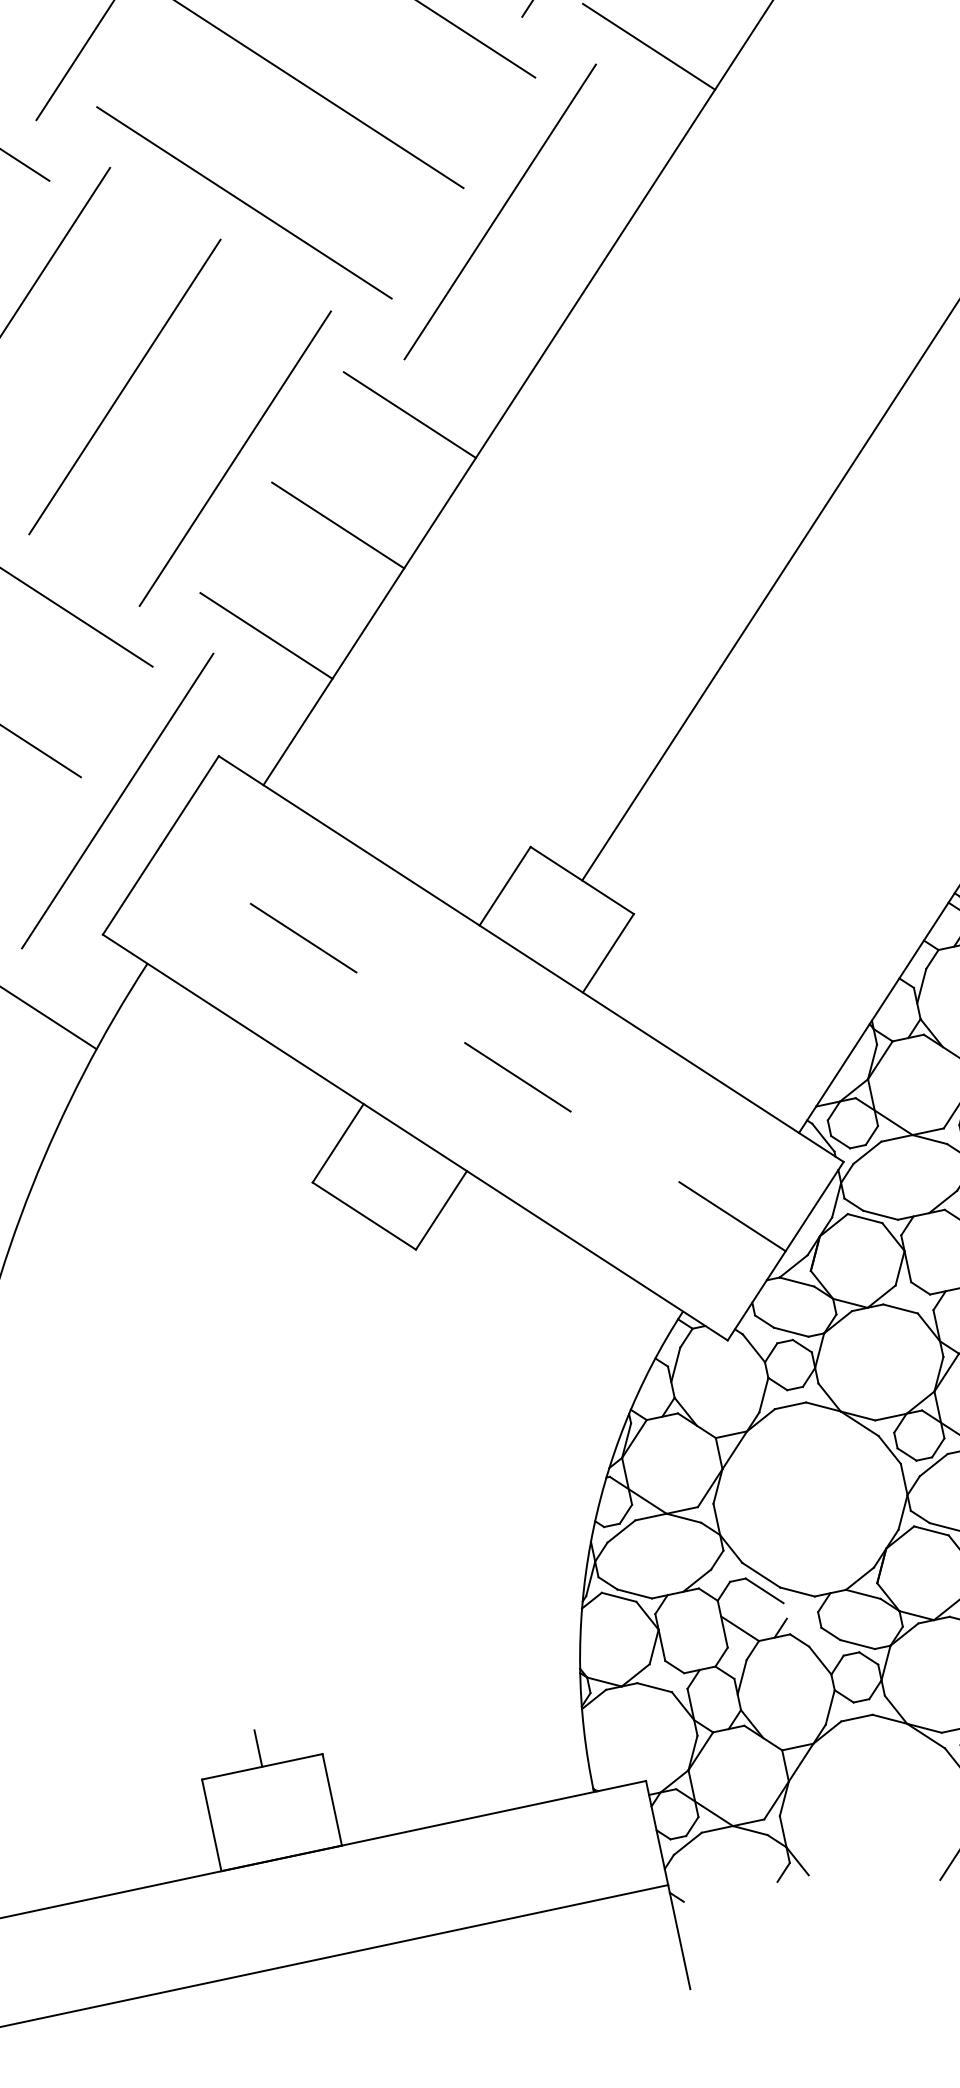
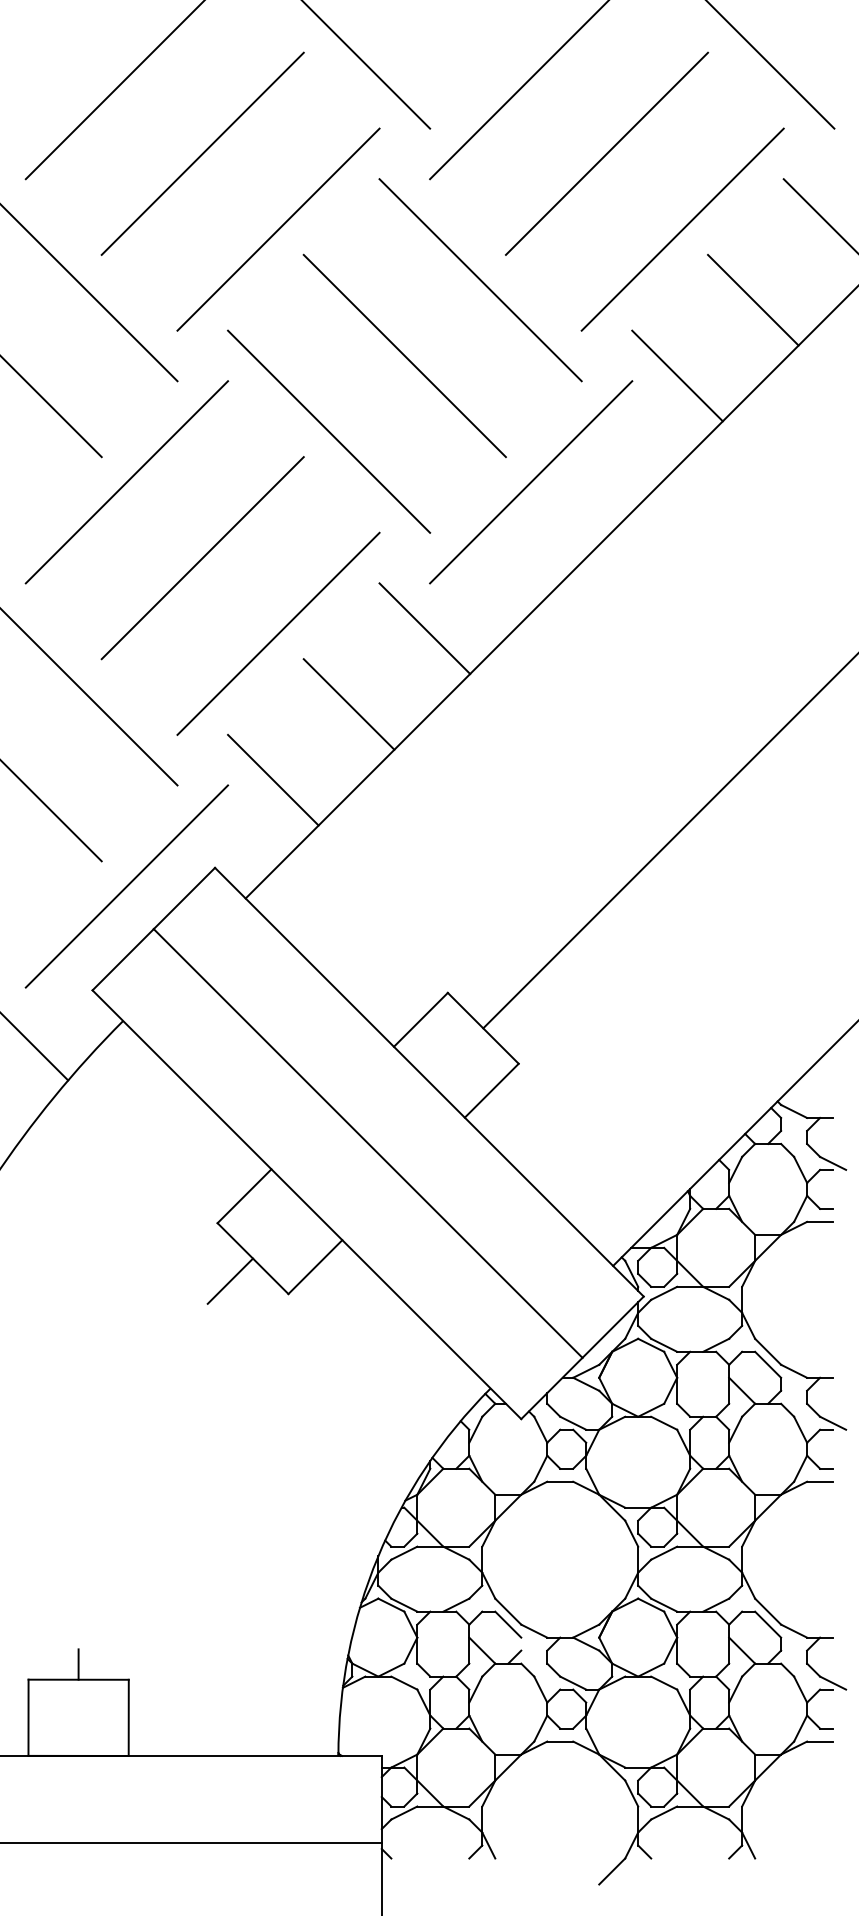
line: (472, 1048) -> (367, 1143), dashed -> solid
line: (342, 1248) -> (230, 1280), added

